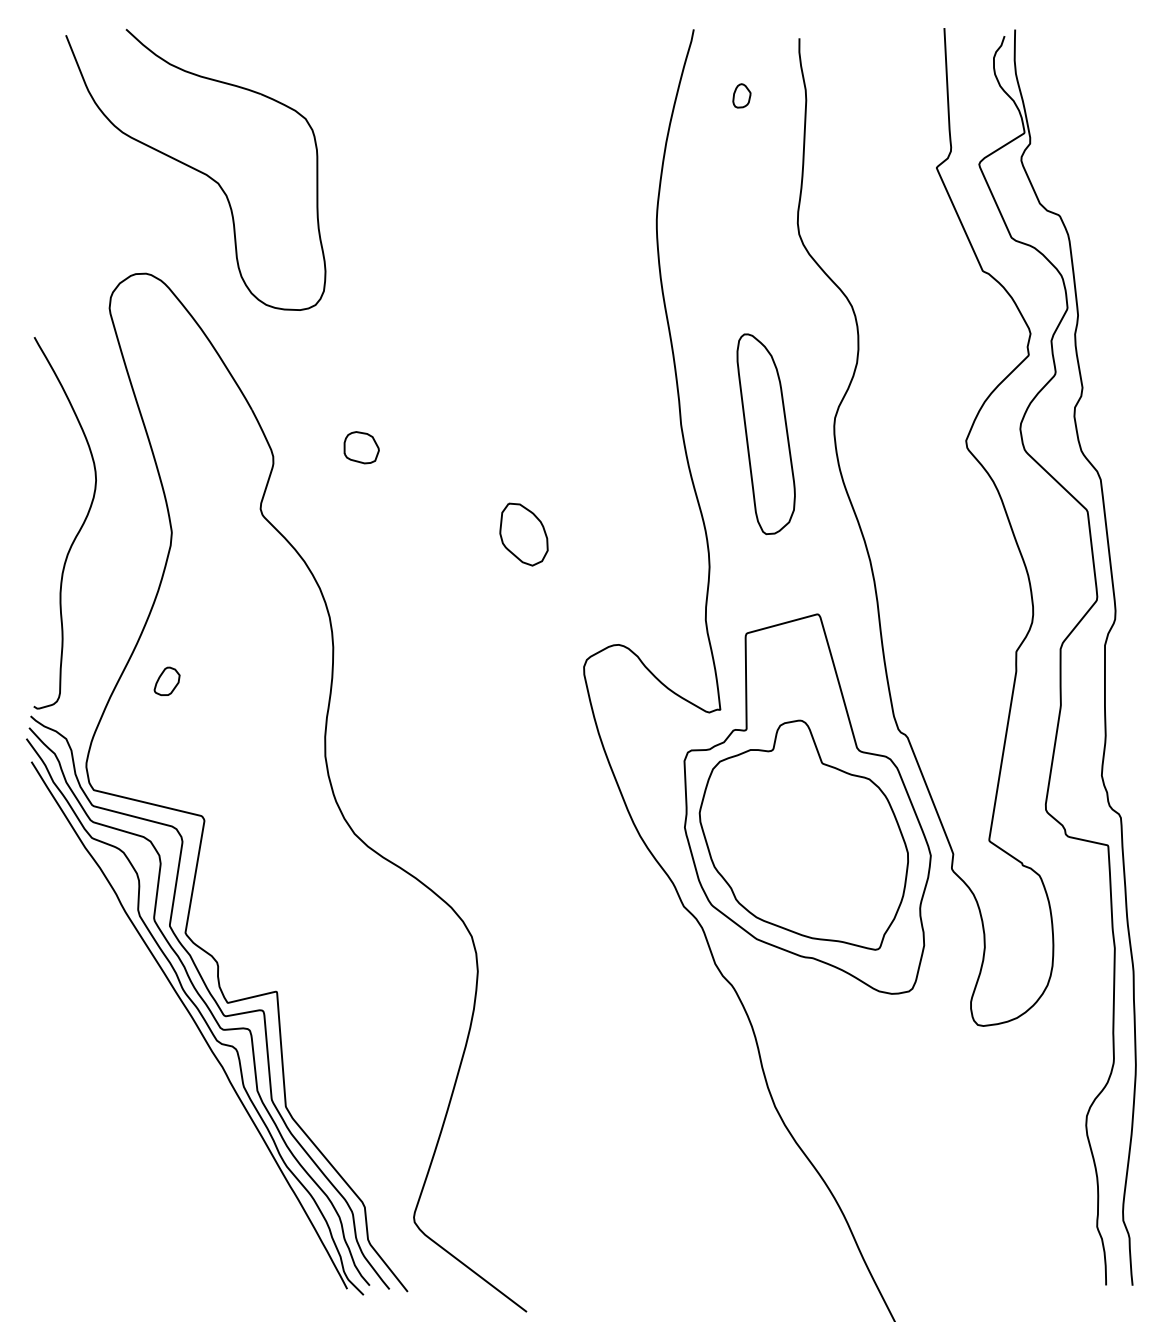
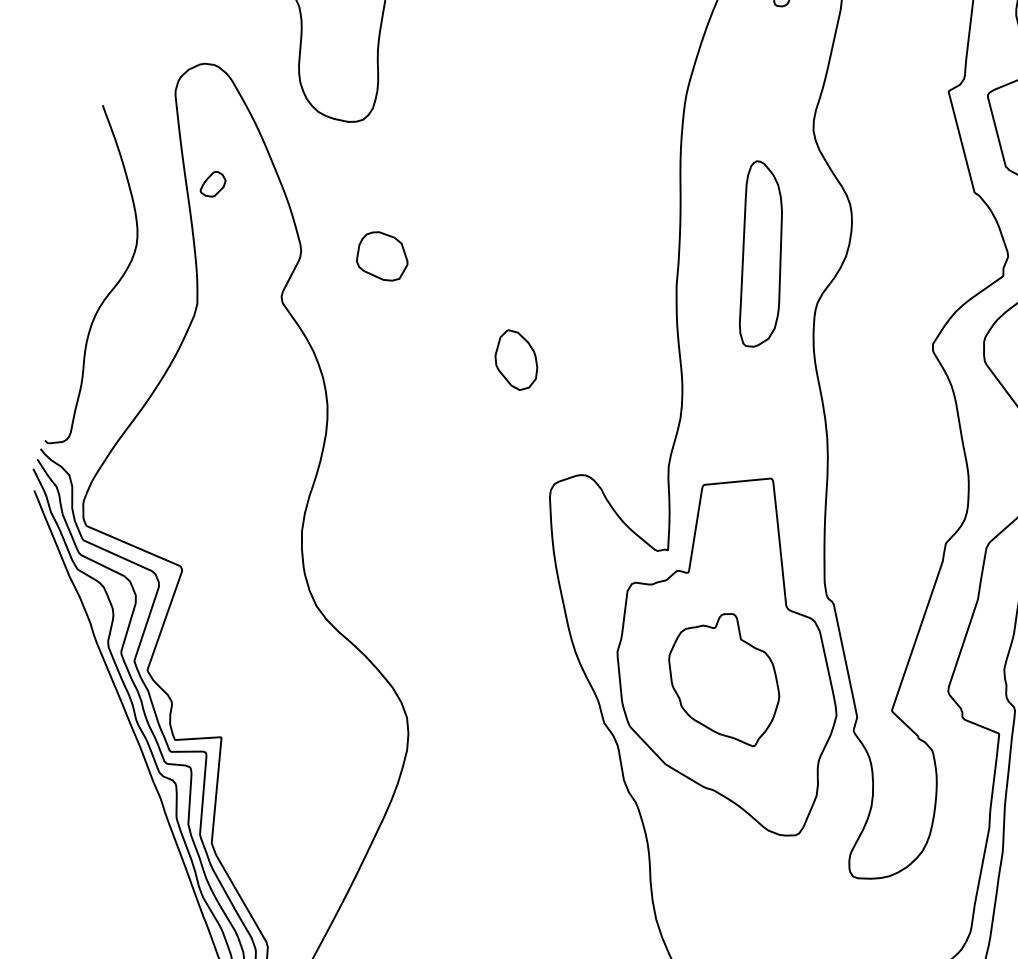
part: (765, 434) -> (760, 255), moved
part: (361, 447) -> (382, 256), size x1.6
part: (166, 680) -> (212, 183), moved
part: (803, 834) -> (724, 676), size x0.6

